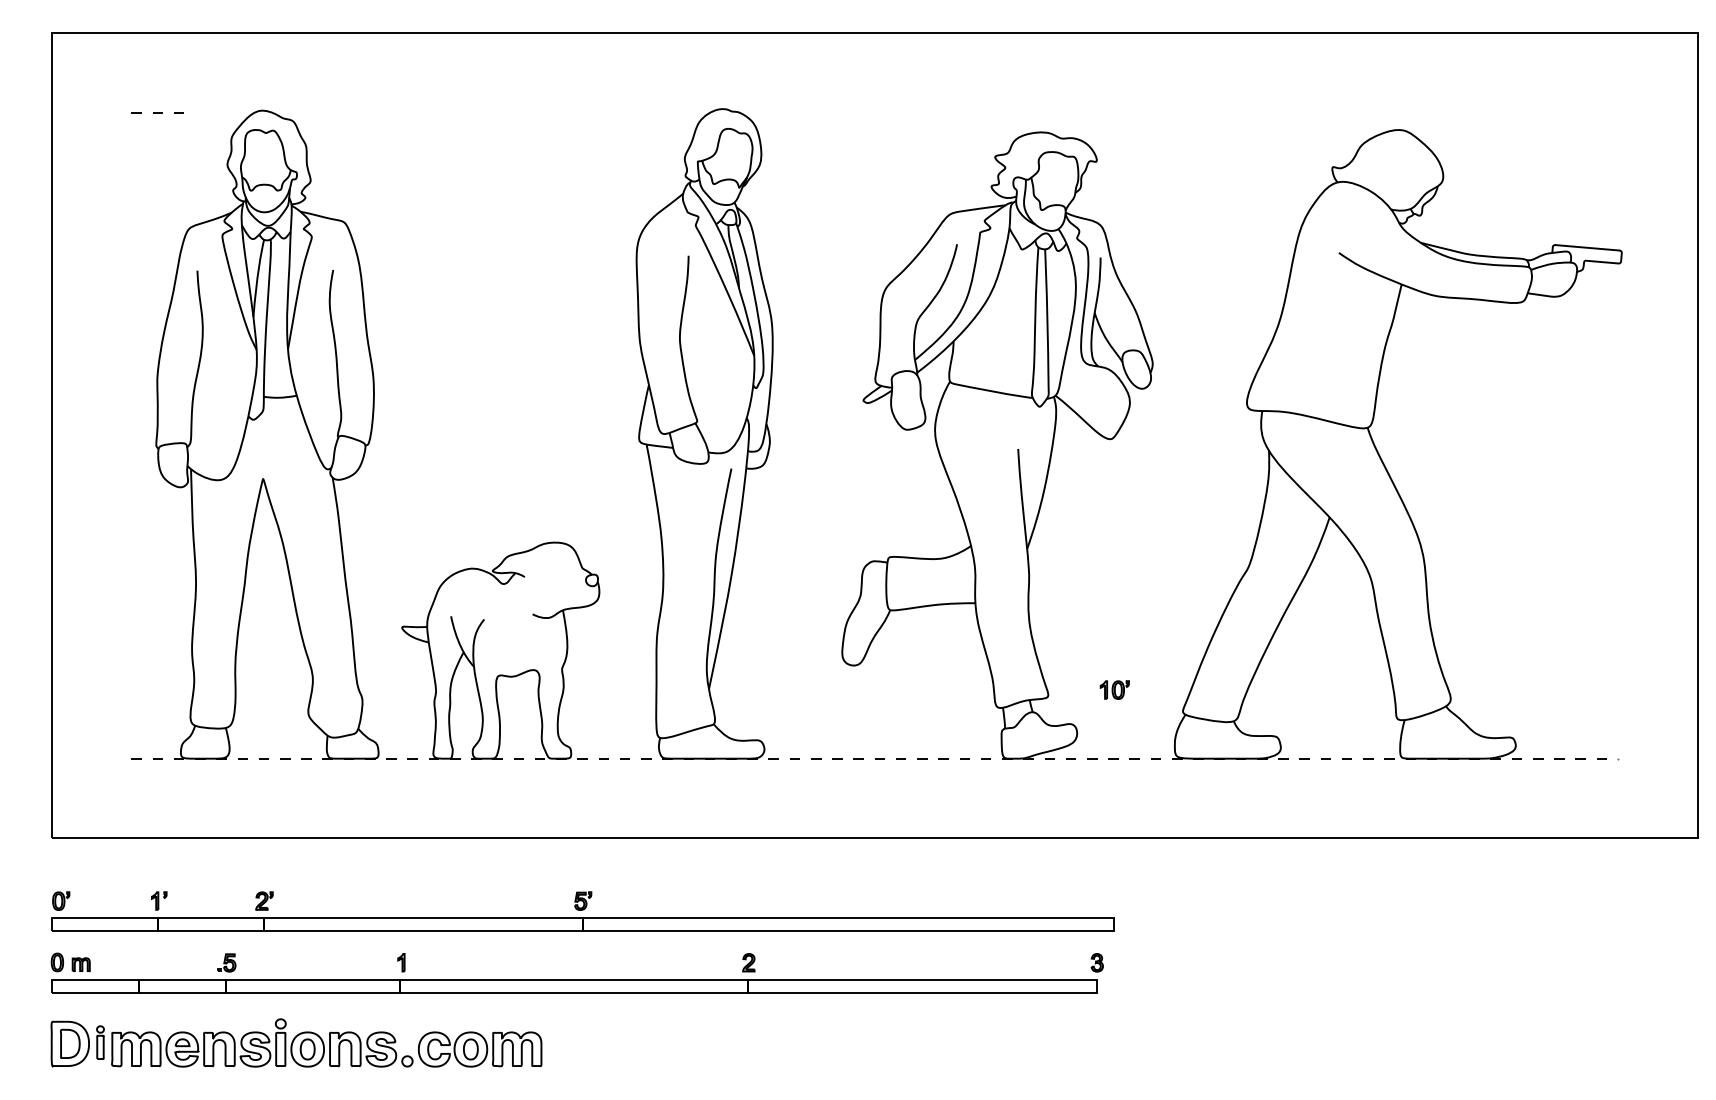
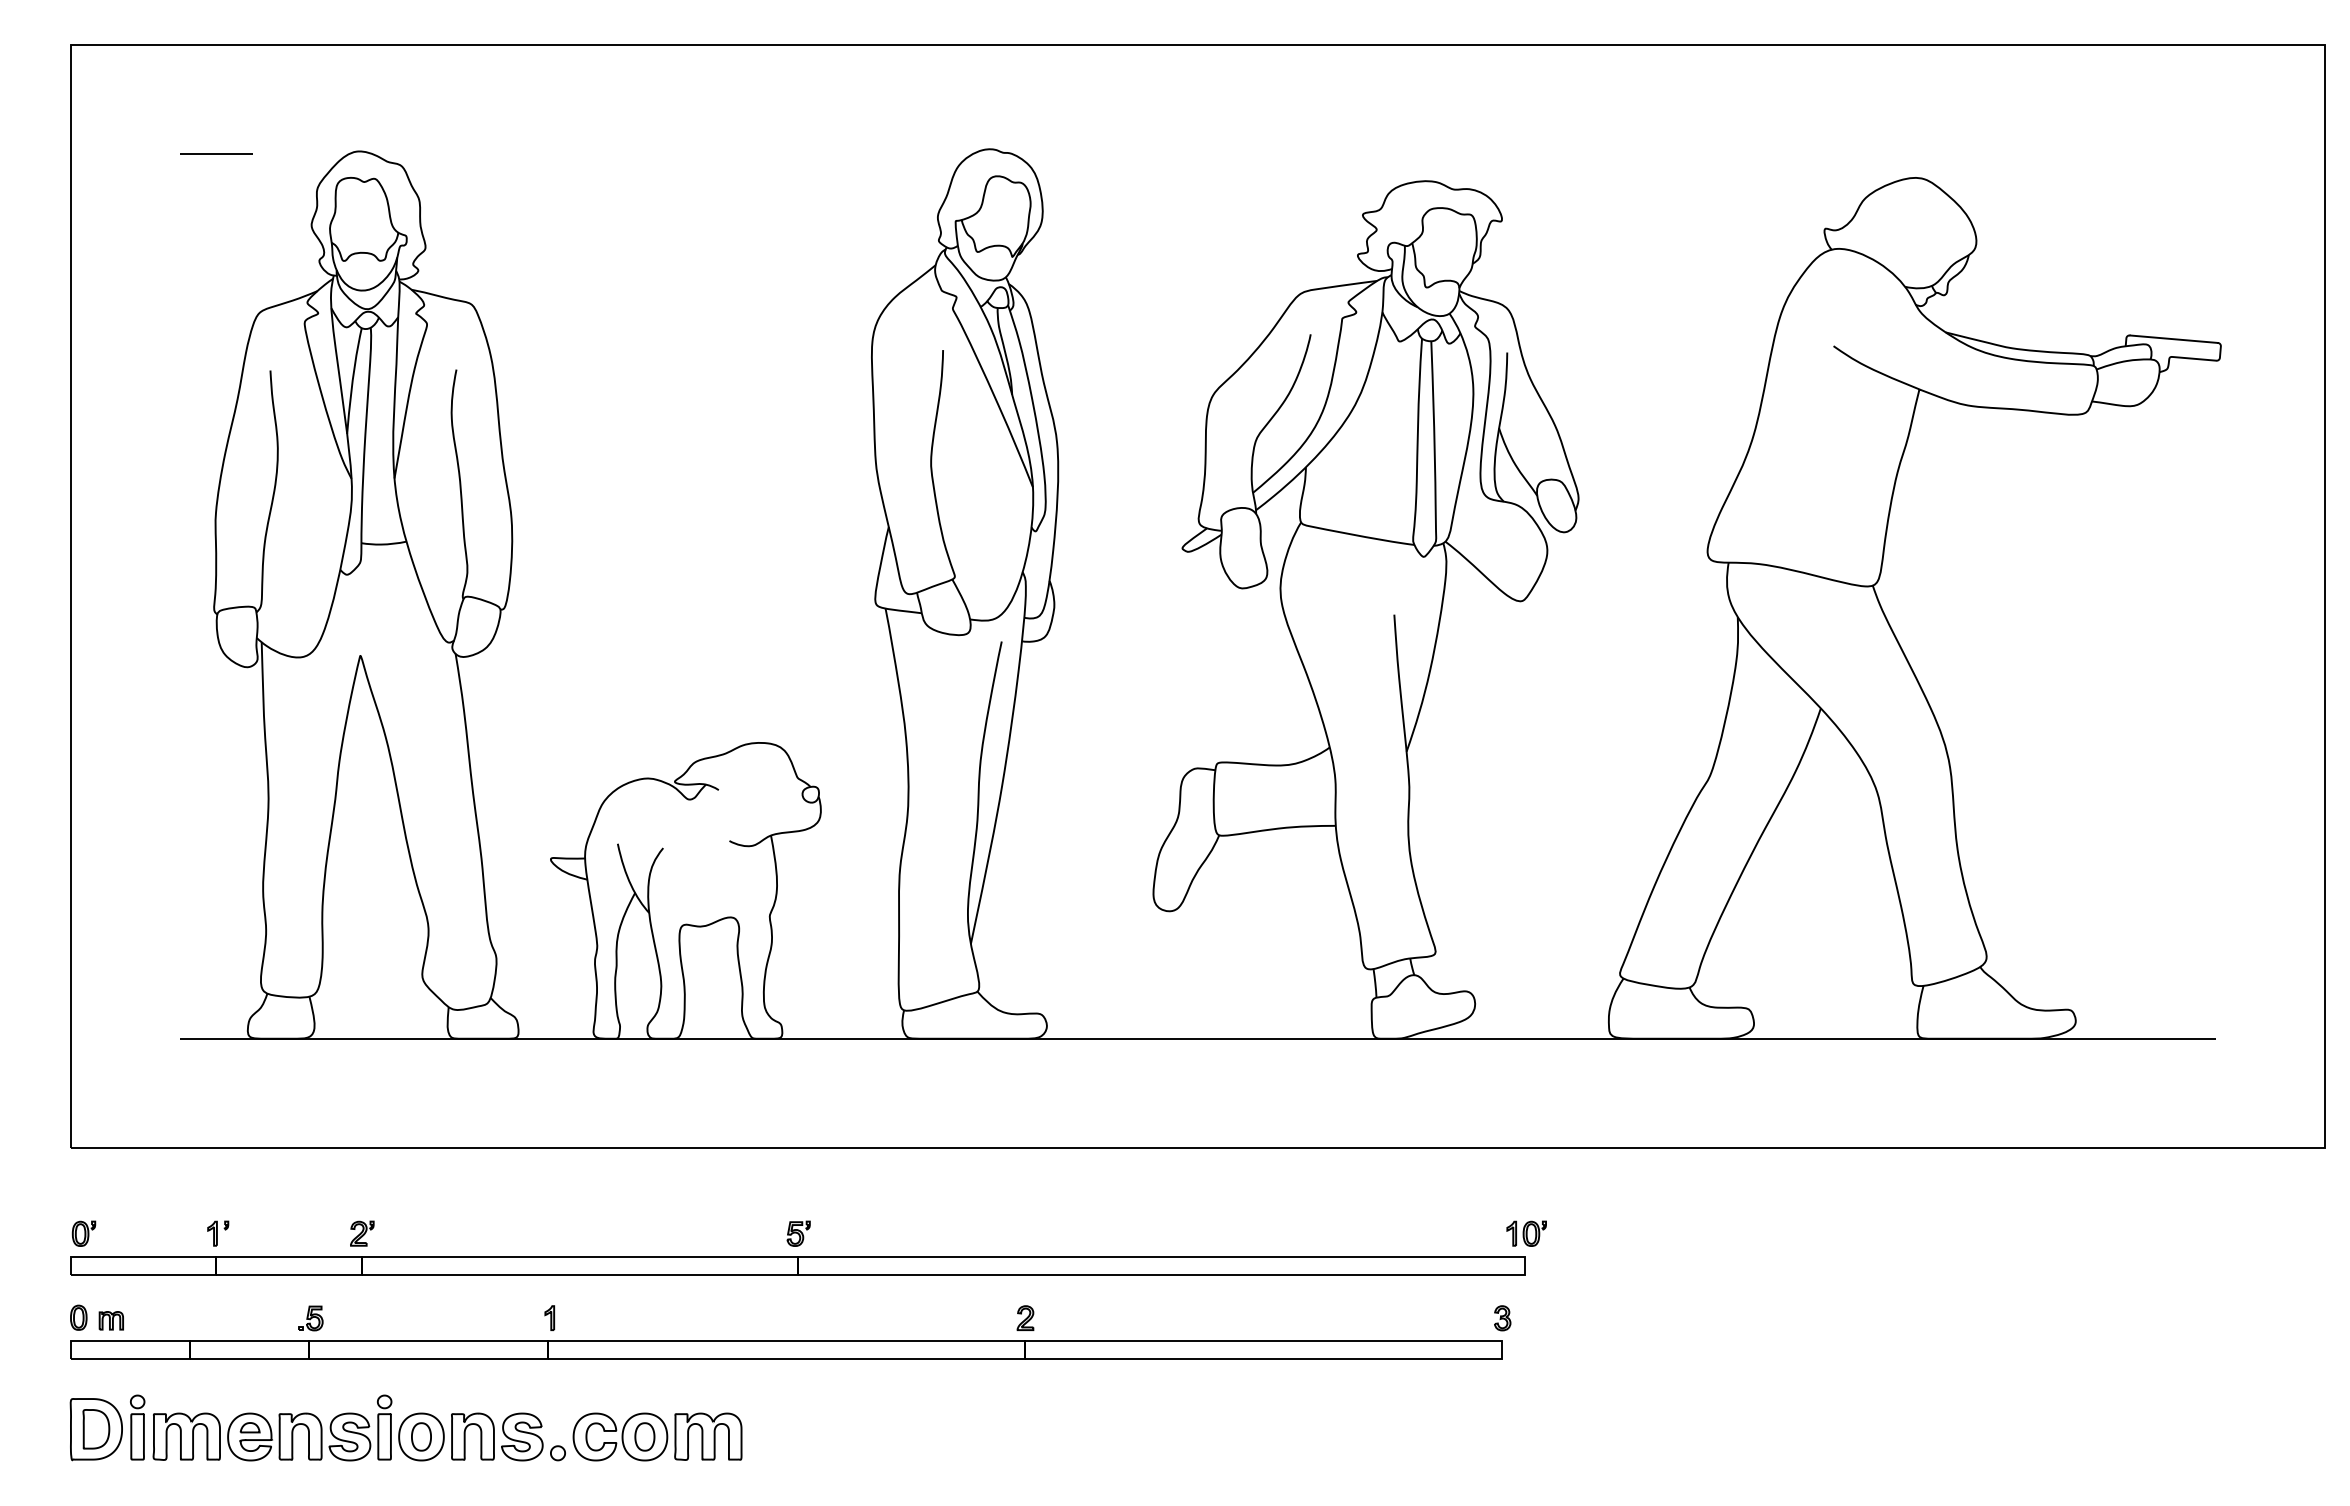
line: (158, 112) -> (216, 154), dashed -> solid
part: (1114, 689) -> (1526, 1233), moved
line: (874, 758) -> (1197, 1038), dashed -> solid
part: (100, 1042) -> (137, 1427), size x1.43

